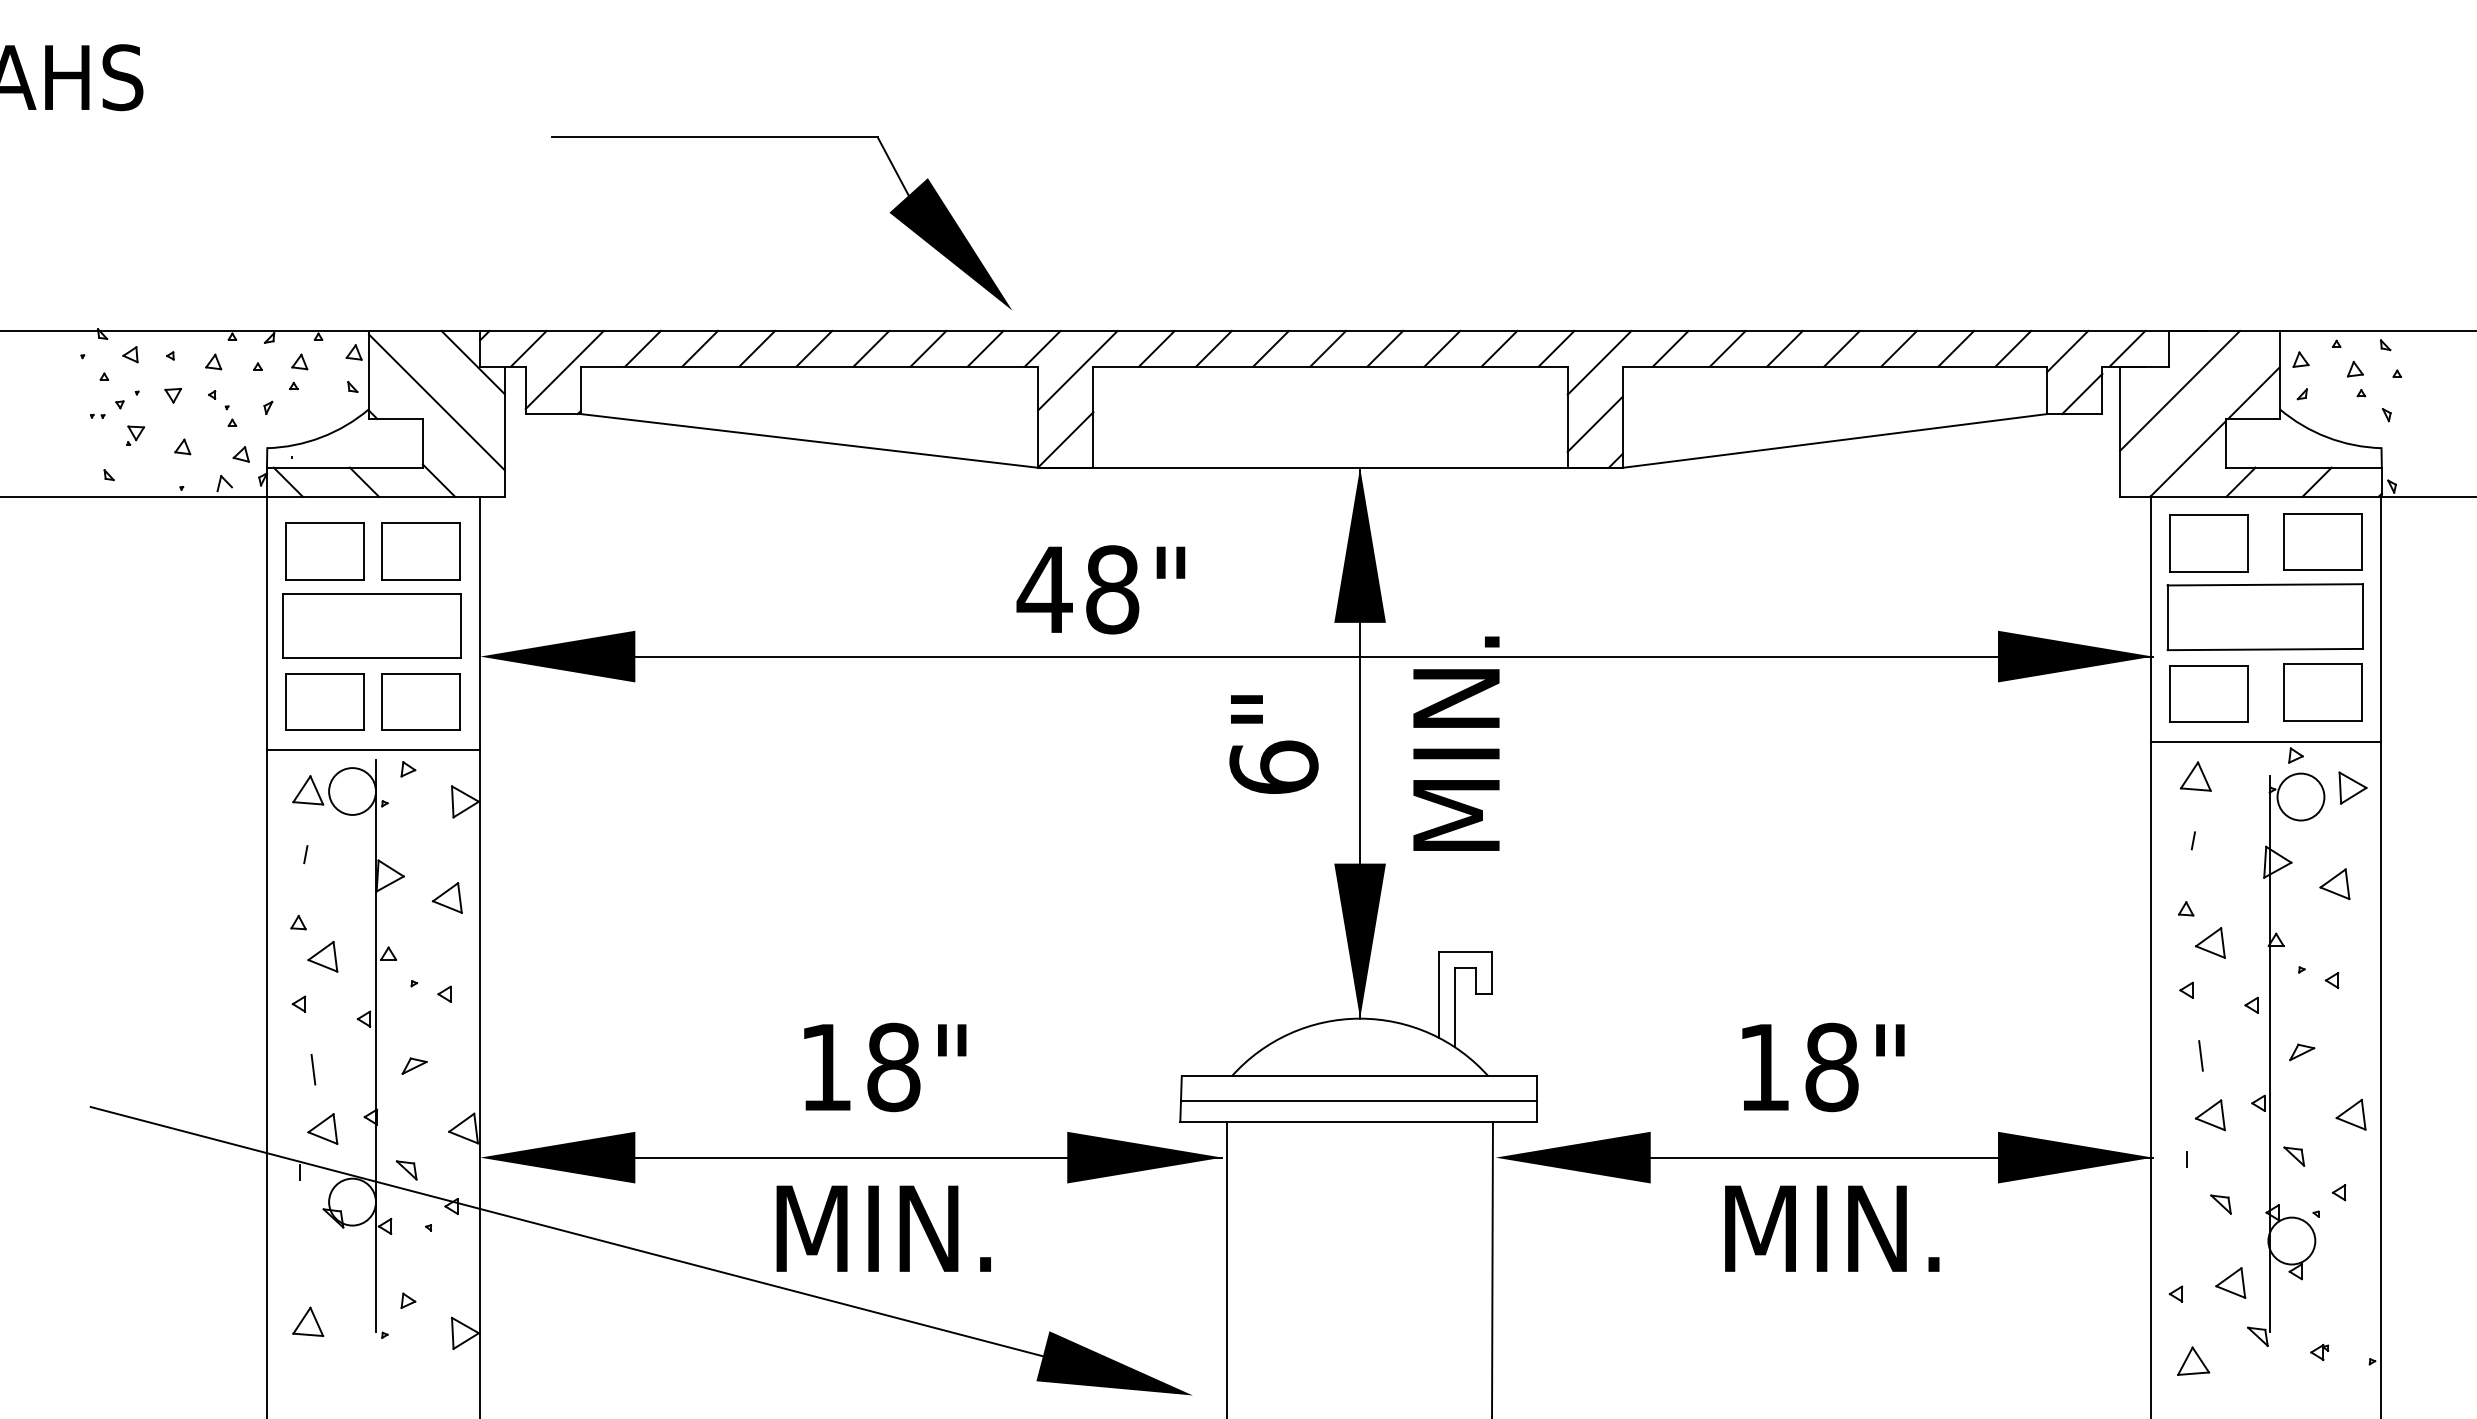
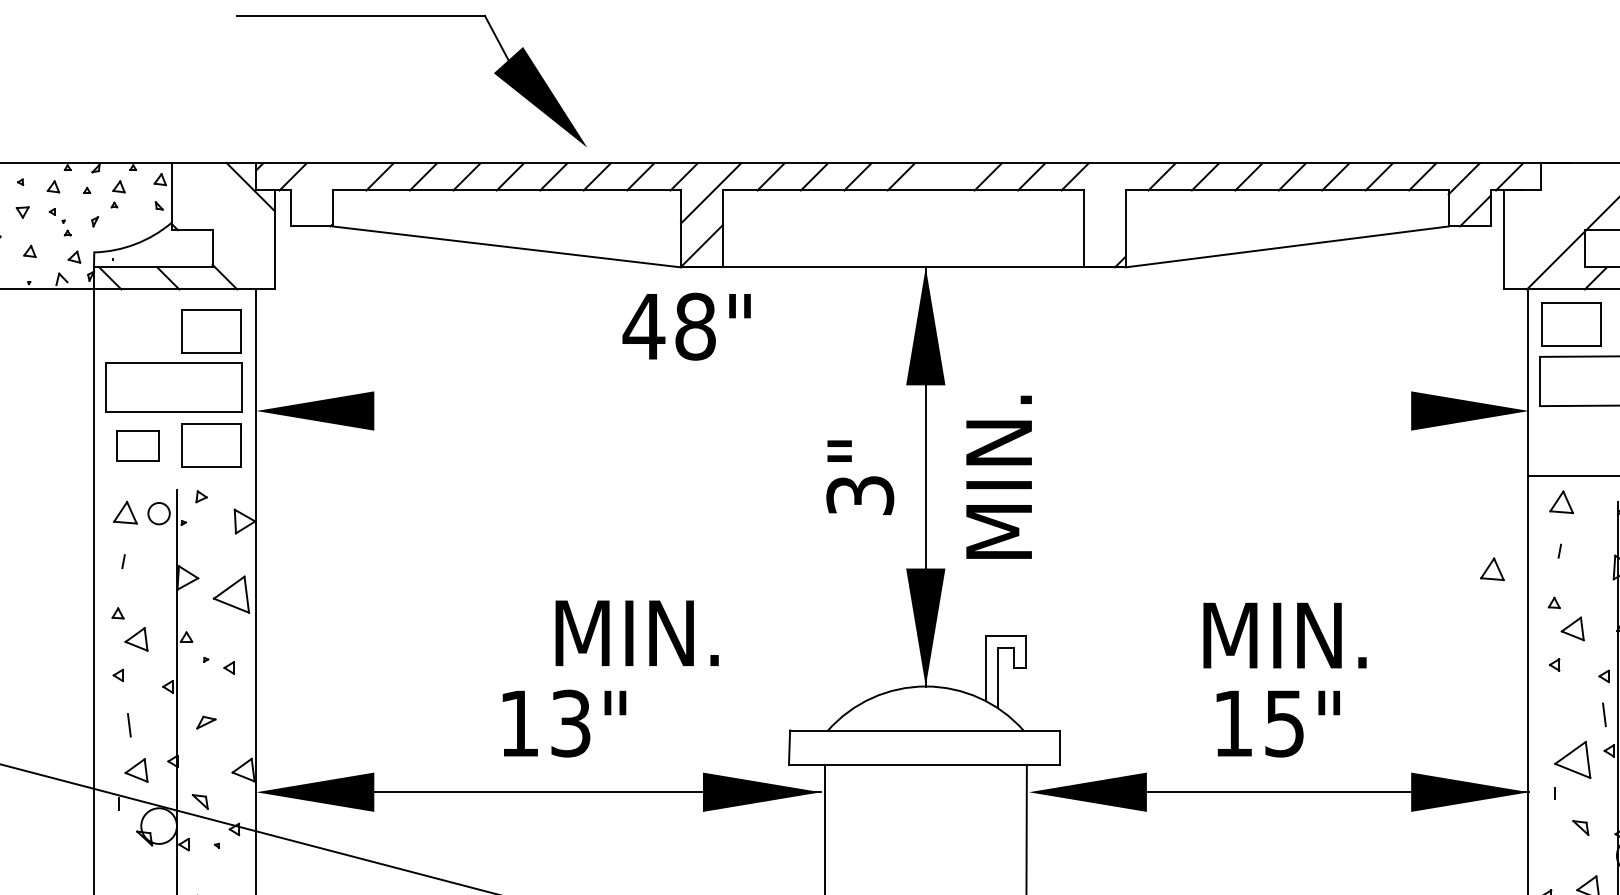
part: (781, 137) -> (411, 16), moved
line: (1385, 348) -> (945, 176), removed
line: (1599, 362) -> (1107, 187), removed
line: (564, 369) -> (320, 192), removed
line: (2180, 390) -> (1550, 208), removed
line: (436, 402) -> (223, 217), removed
line: (1594, 423) -> (1104, 233), removed
part: (324, 551) -> (137, 331), removed
text: (1100, 589) -> (686, 326), moved
line: (1394, 656) -> (951, 410), removed
part: (2208, 693) -> (1571, 439), removed
part: (324, 701) -> (137, 445), size x0.7
line: (373, 749) -> (175, 481), removed
text: (1273, 766) -> (859, 494), 6" -> 3"
circle: (352, 791) -> (159, 513), size x0.6
part: (2104, 864) -> (1492, 569), added
part: (446, 897) -> (230, 594), size x1.6
line: (2200, 1055) -> (1604, 714), moved
text: (893, 1067) -> (570, 723), 18" -> 13"
text: (1831, 1067) -> (1284, 723), 18" -> 15"
line: (1358, 1101) -> (924, 749), removed
part: (2210, 1115) -> (1572, 760), size x1.6
text: (883, 1228) -> (636, 633), moved
text: (1832, 1228) -> (1285, 635), moved

